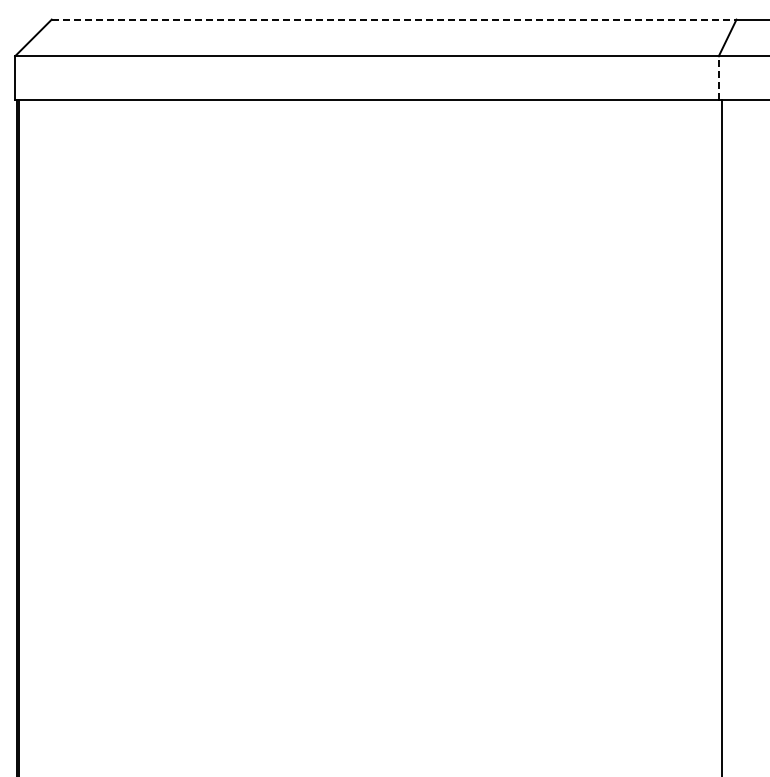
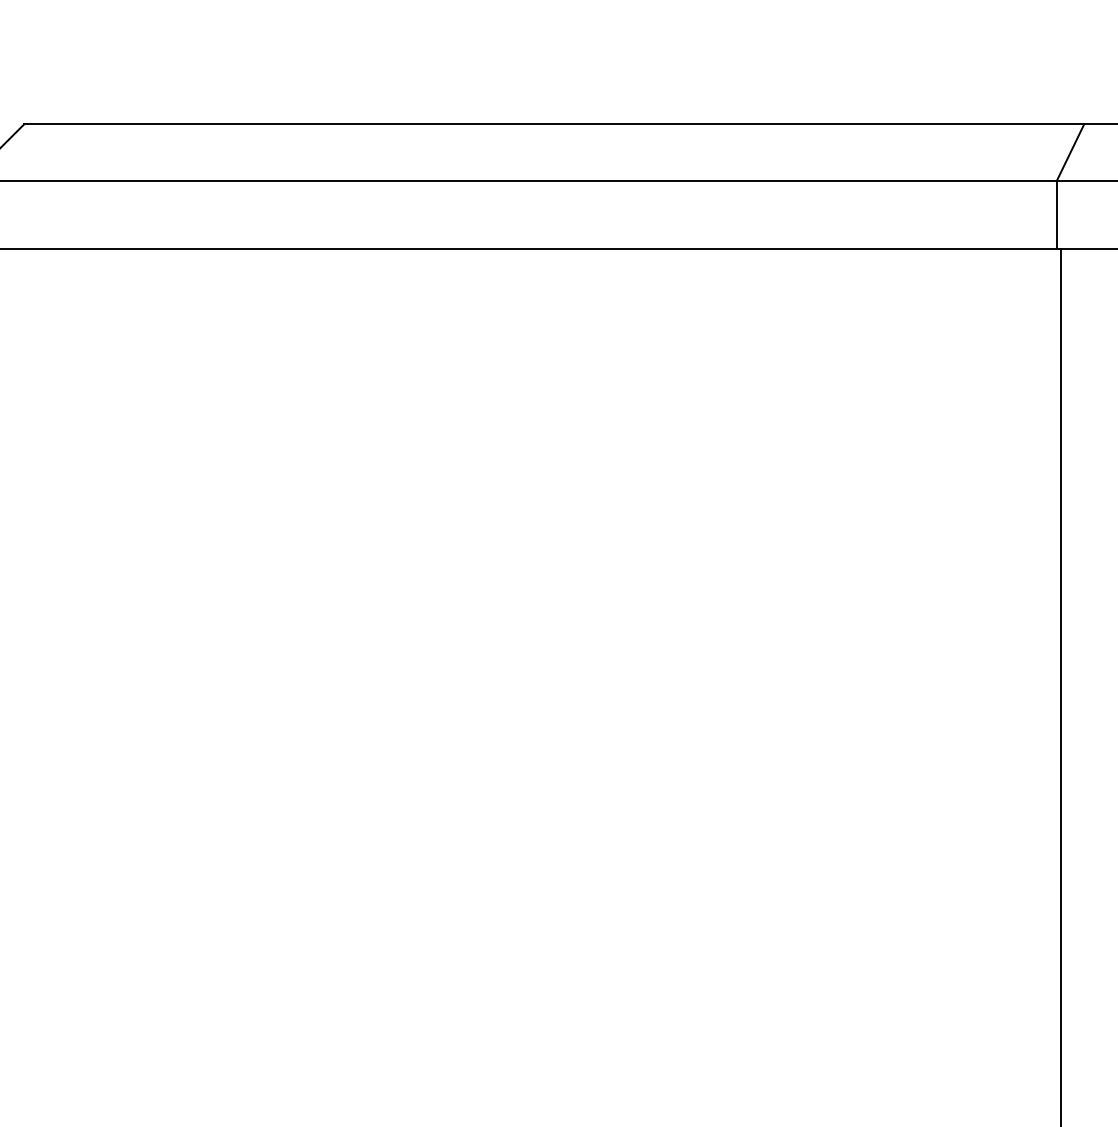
line: (394, 19) -> (554, 124), dashed -> solid
line: (718, 78) -> (1056, 215), dashed -> solid

